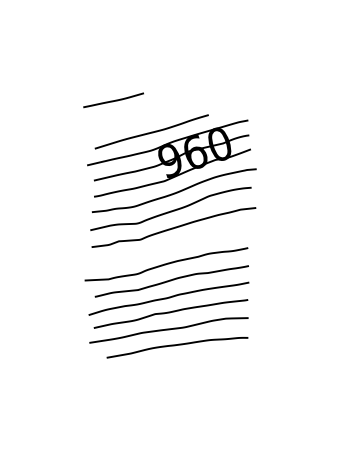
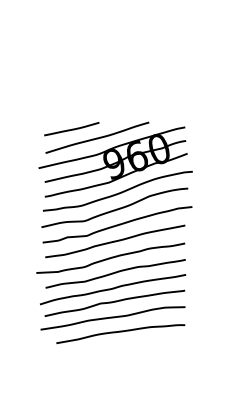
curve: (113, 100) -> (71, 129), moved
curve: (171, 245) -> (115, 241), added

